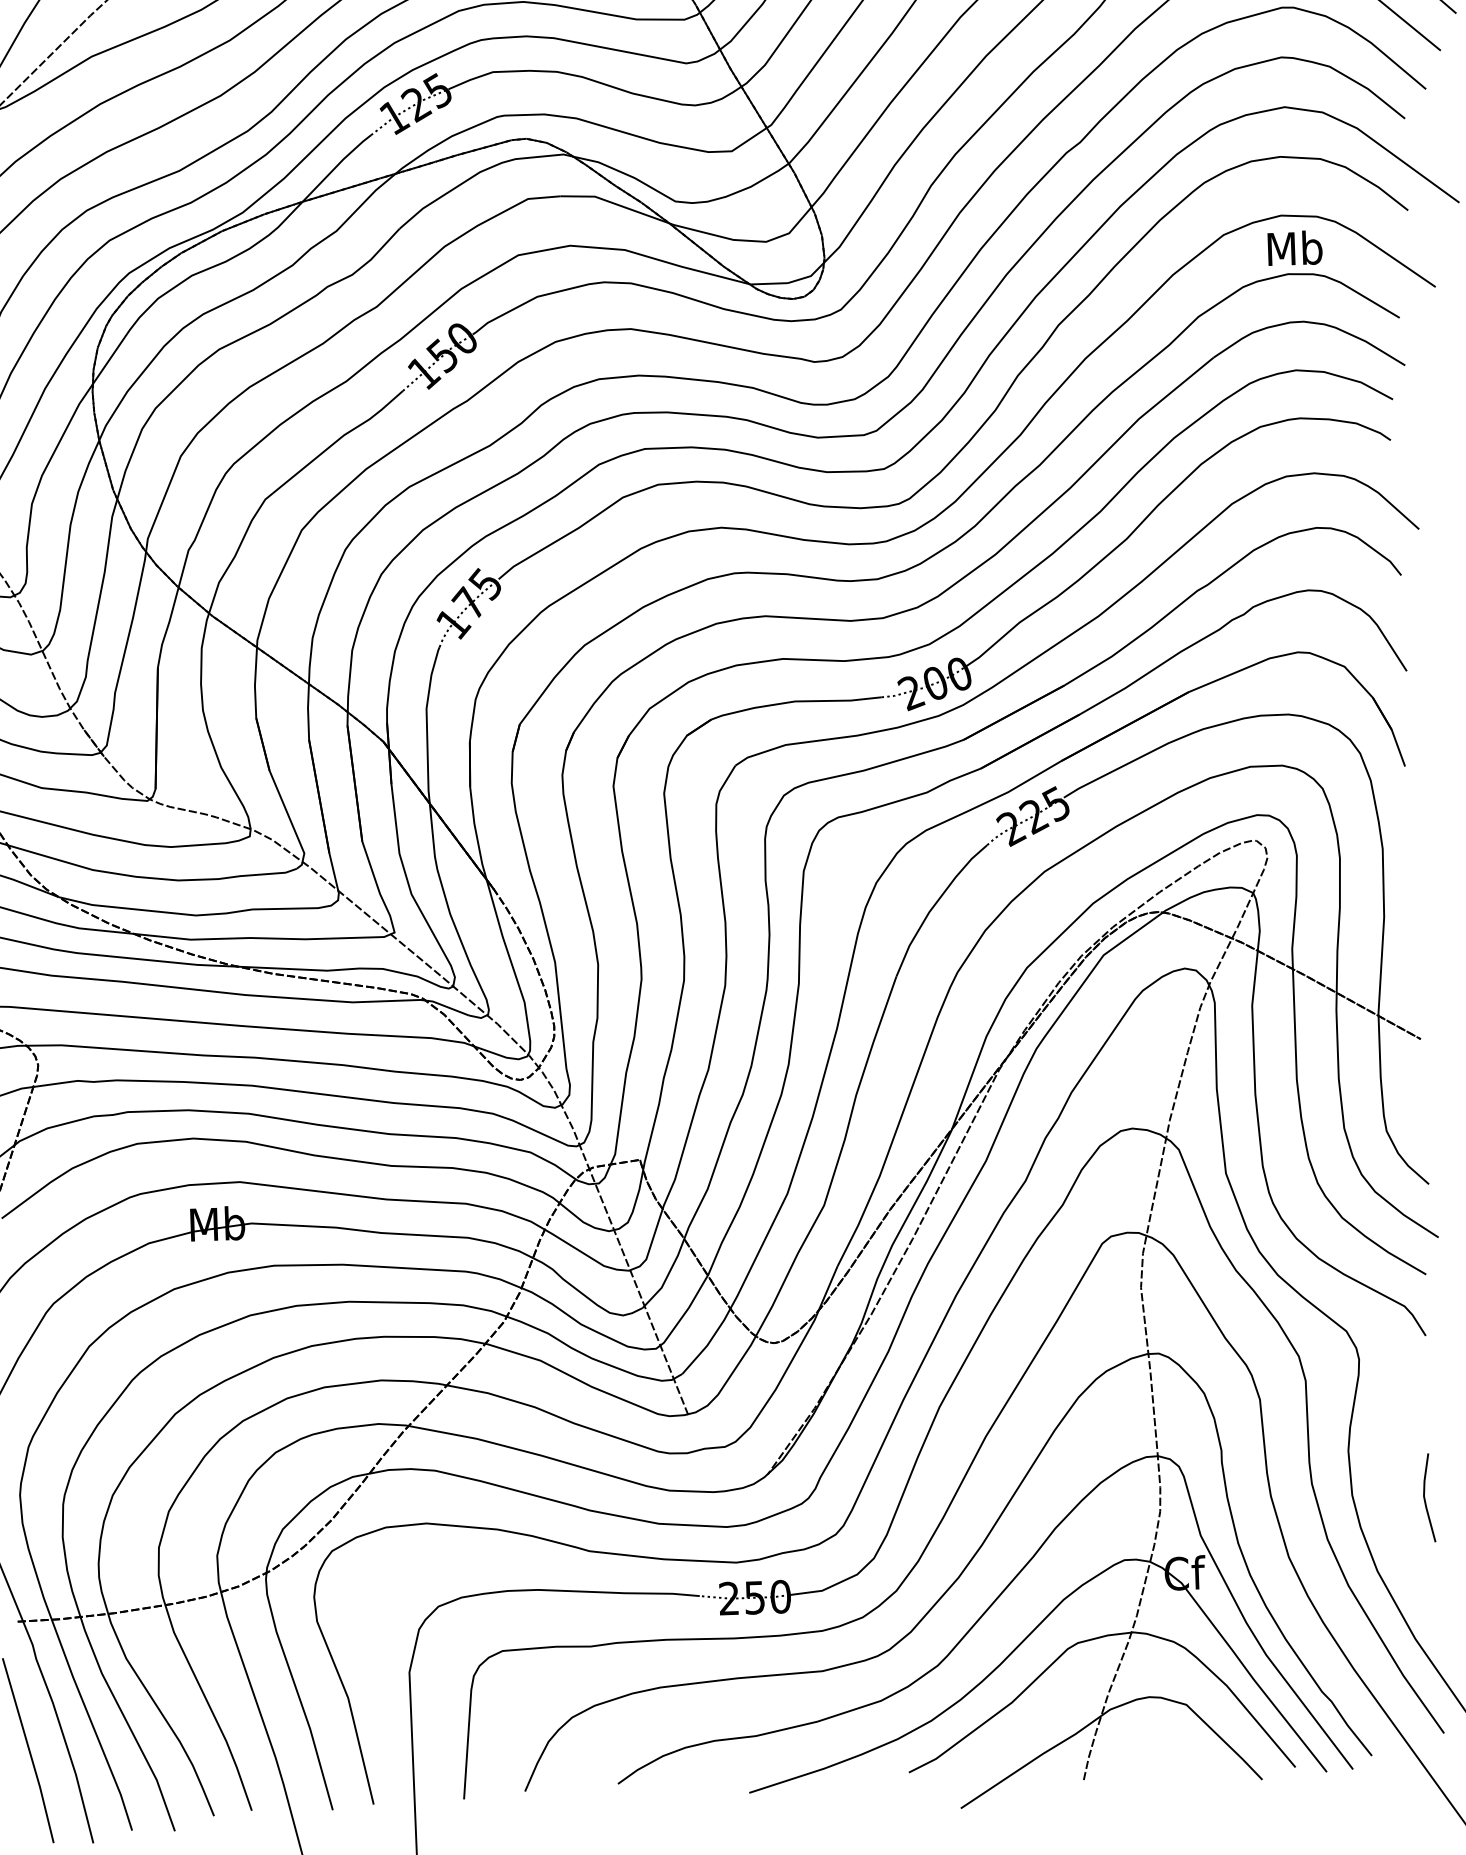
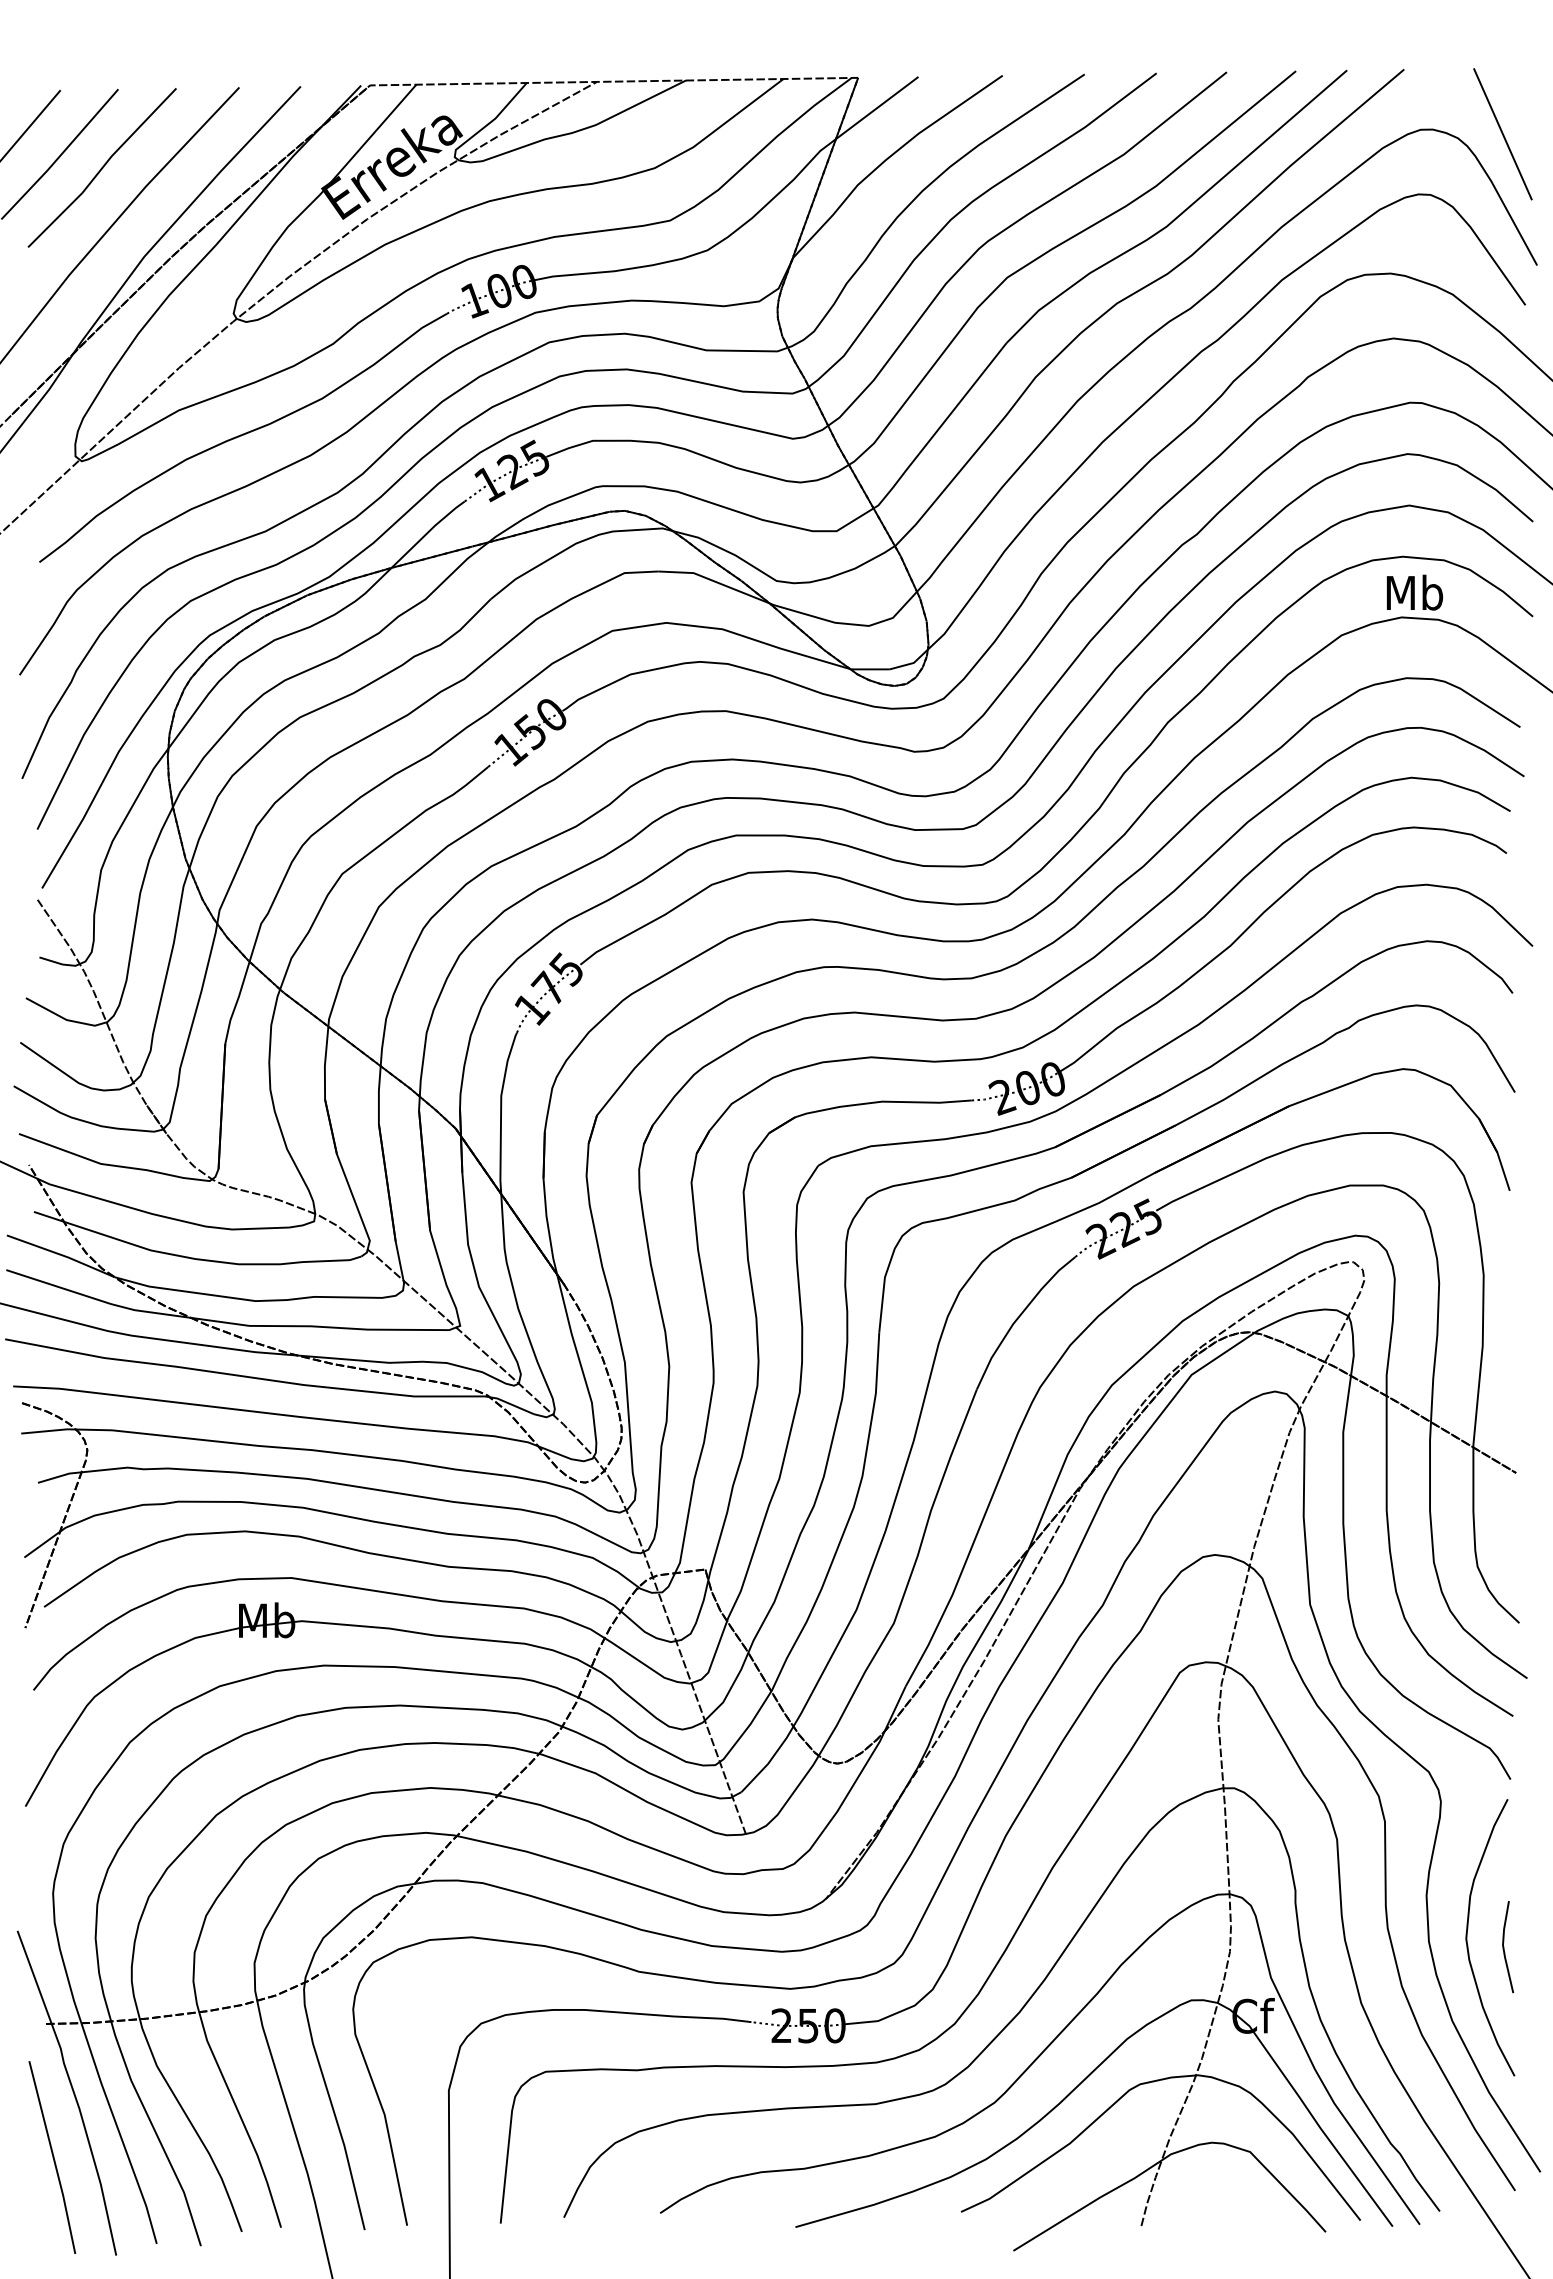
text: (1295, 248) -> (1415, 592), moved
curve: (1389, 1490) -> (1467, 1937), added

